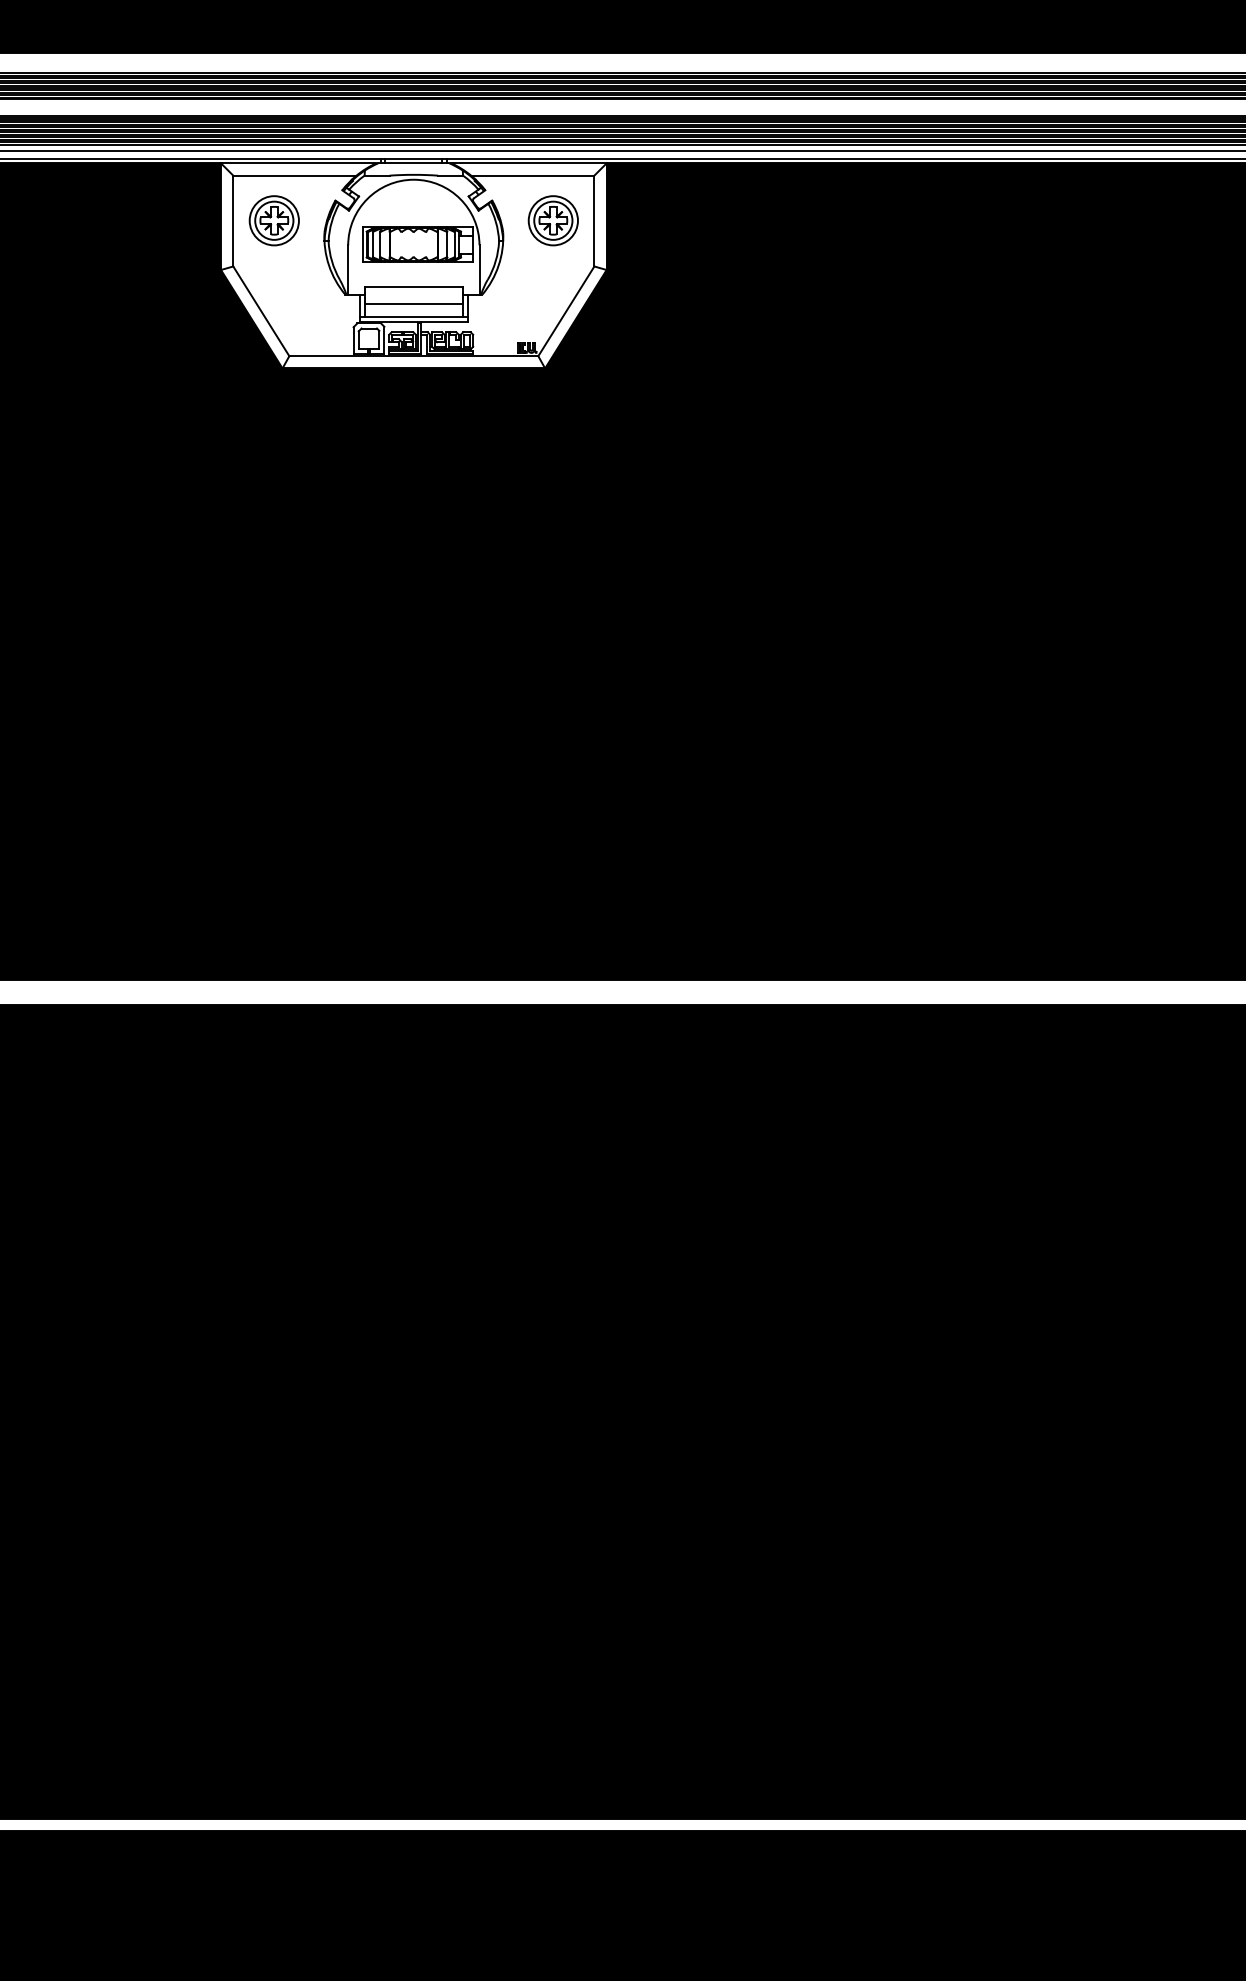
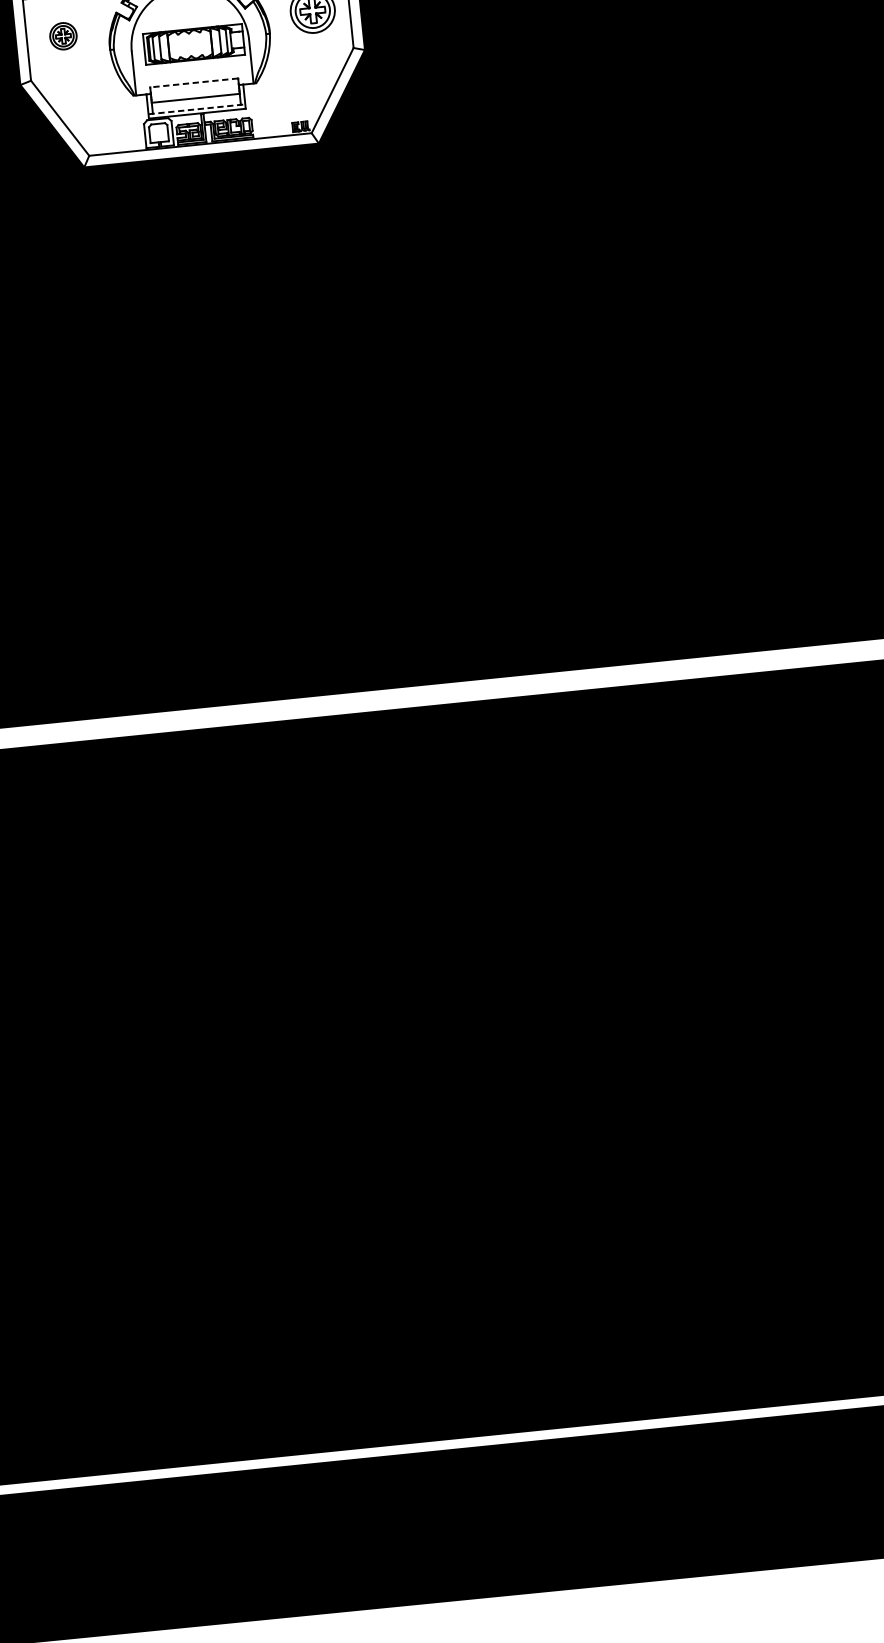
part: (273, 220) -> (62, 36), size x0.6
line: (413, 287) -> (193, 83), solid -> dashed
line: (414, 316) -> (197, 108), solid -> dashed

